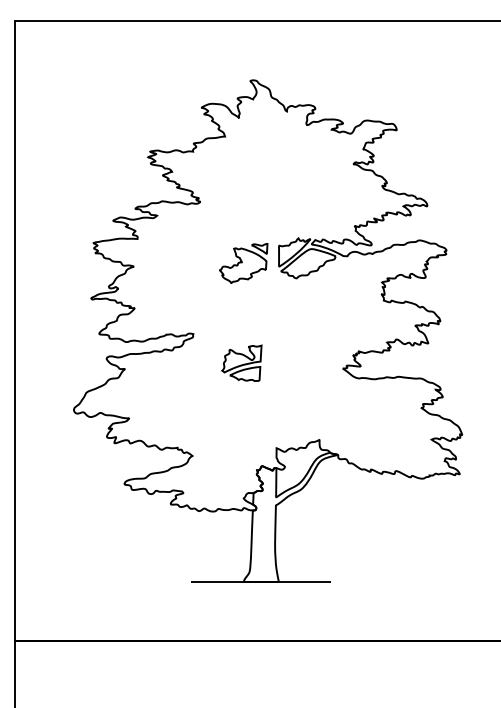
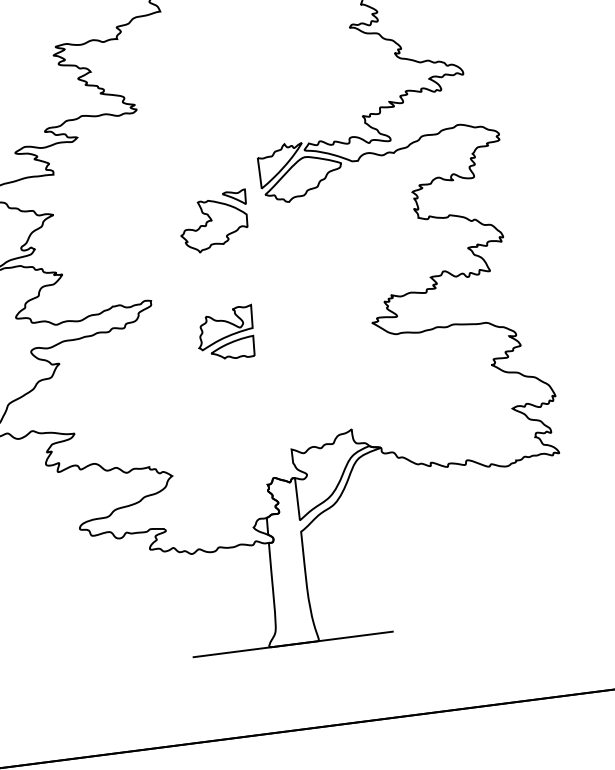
part: (243, 263) -> (214, 221), moved

